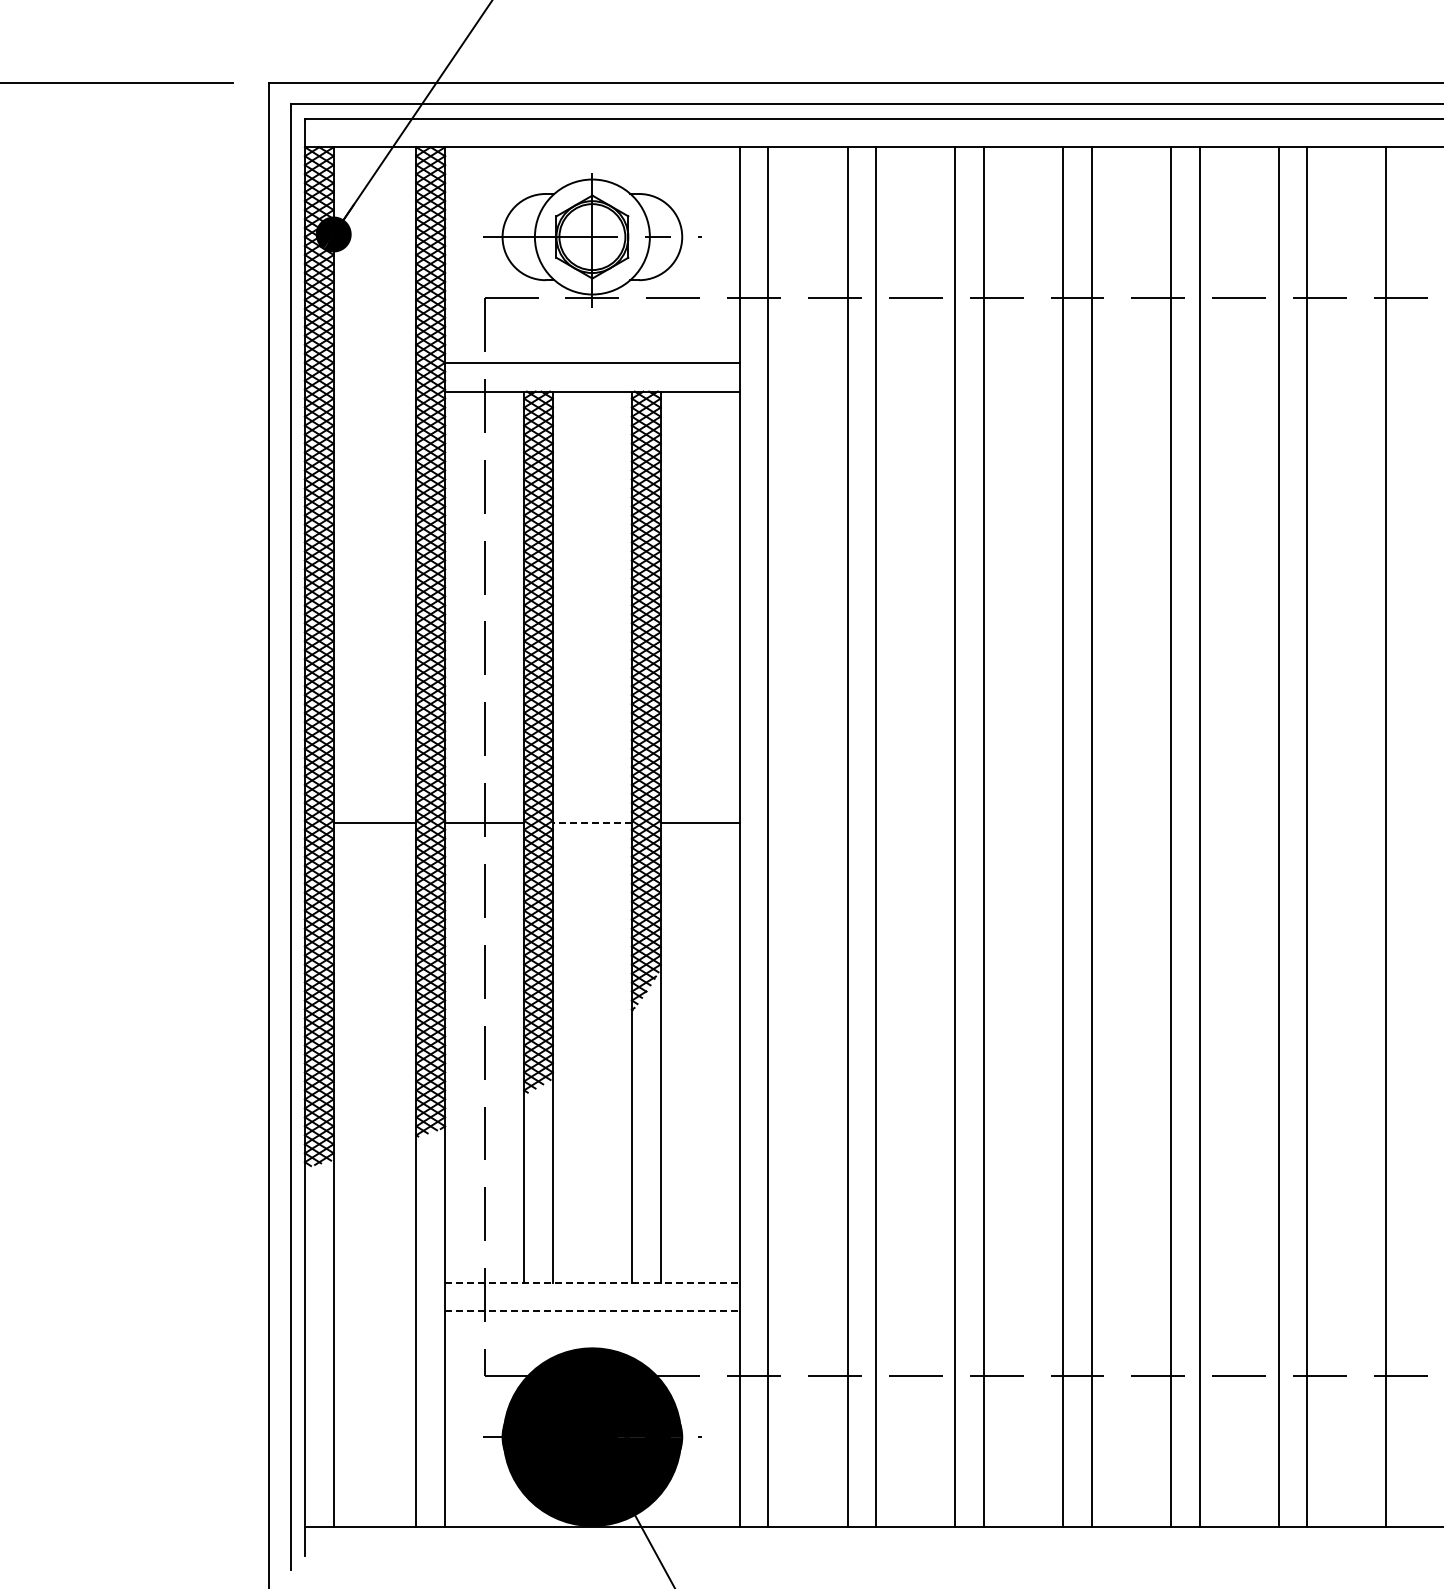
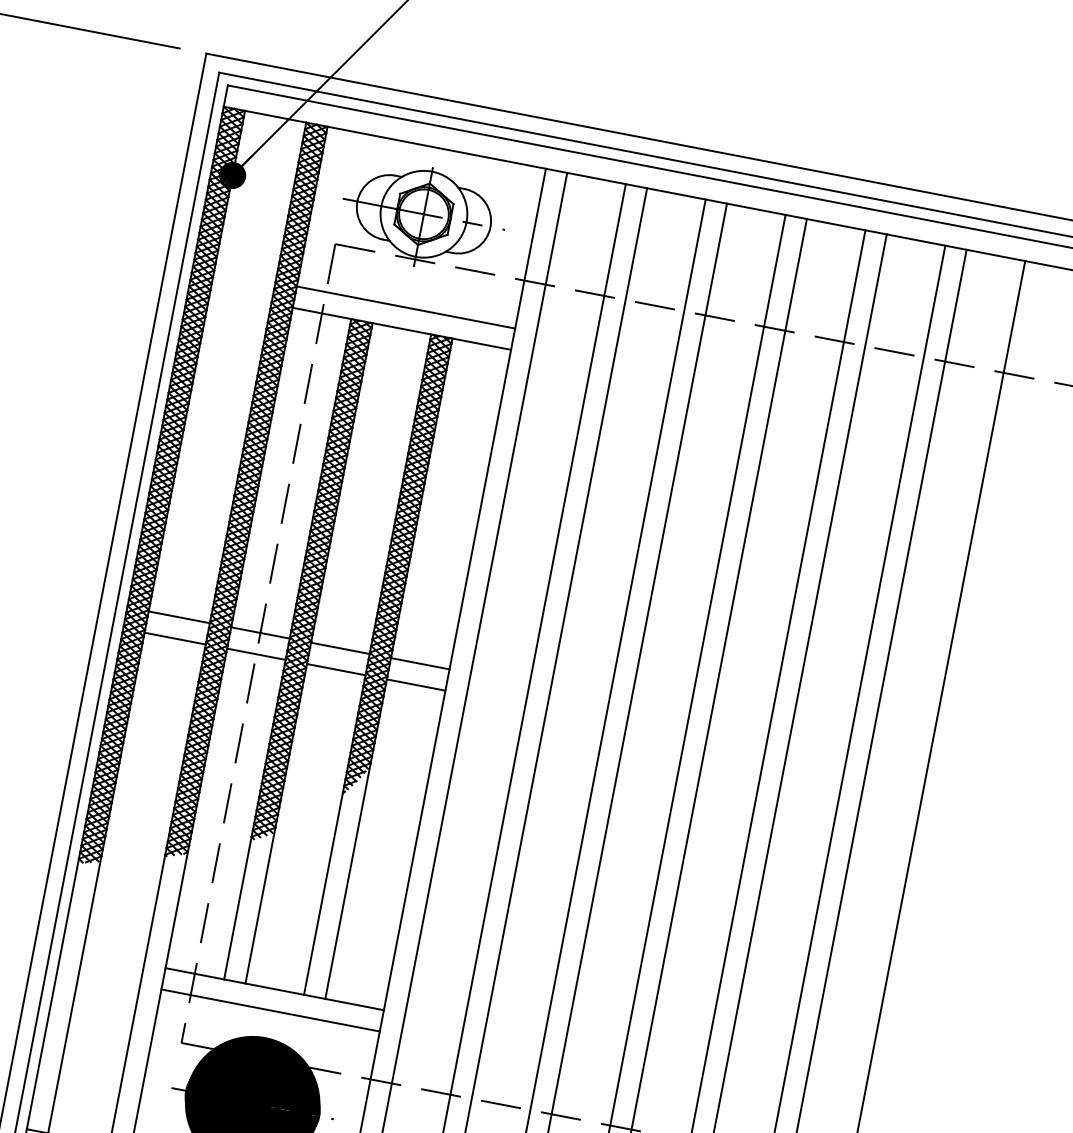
line: (592, 822) -> (340, 648), dashed -> solid
line: (374, 851) -> (174, 638), added
line: (484, 851) -> (256, 654), added
line: (591, 851) -> (335, 669), added
line: (699, 851) -> (415, 684), added
line: (592, 1282) -> (274, 989), dashed -> solid
line: (592, 1311) -> (270, 1010), dashed -> solid

